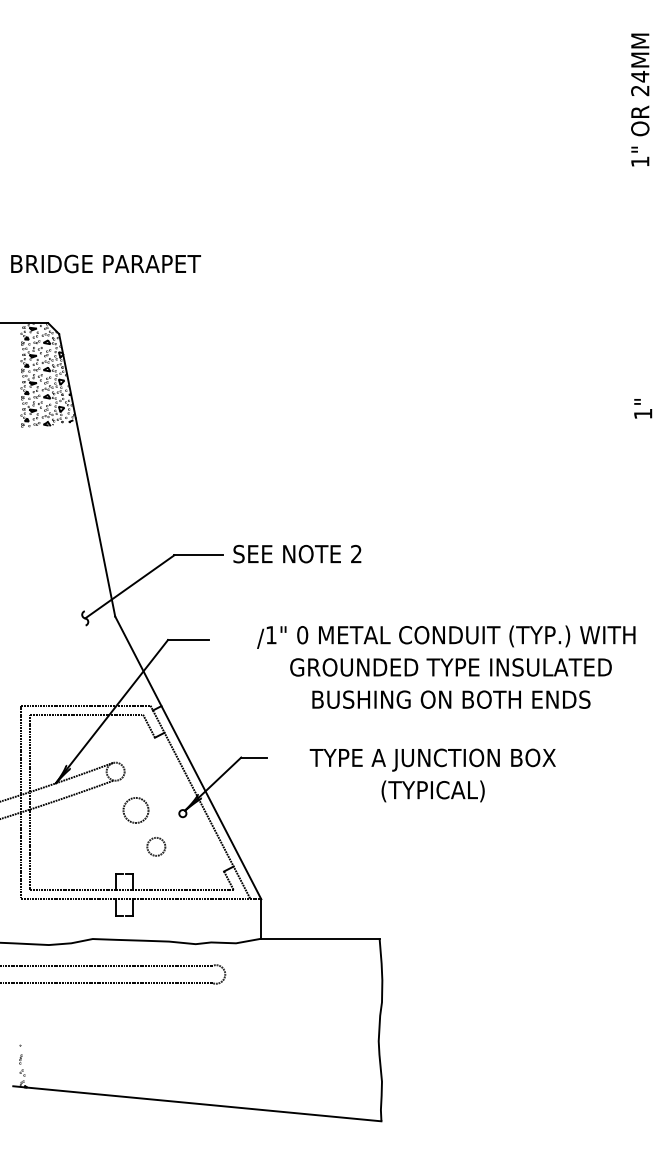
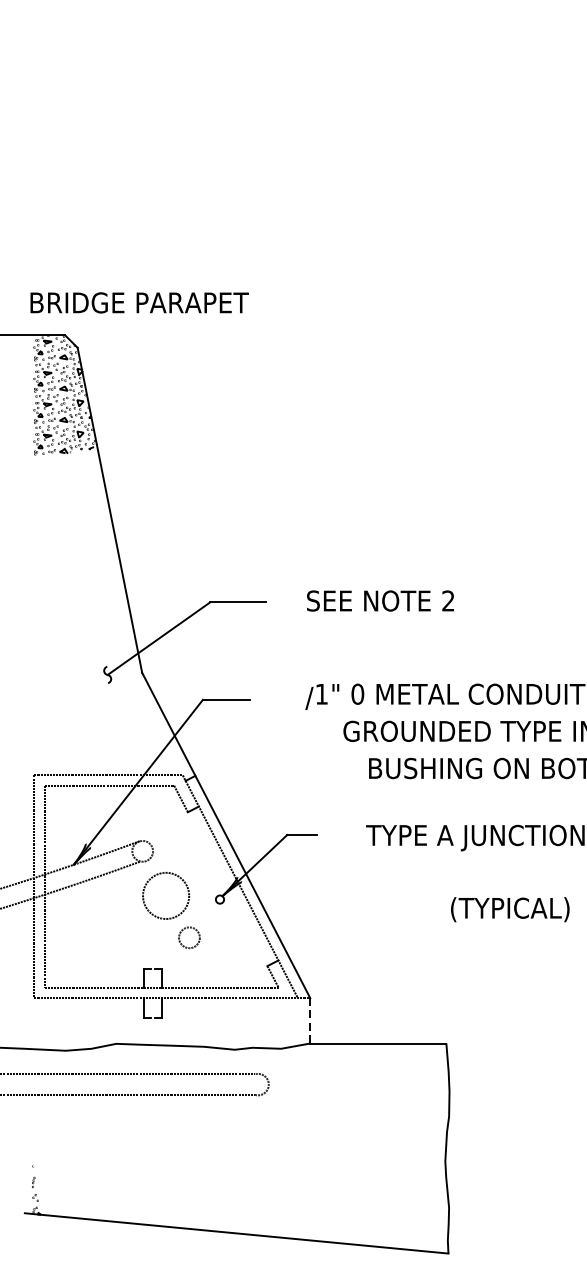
text: (105, 263) -> (139, 302), moved
text: (297, 554) -> (380, 601), moved
text: (432, 791) -> (509, 909), moved
circle: (135, 809) -> (165, 894), size x1.6
line: (261, 919) -> (310, 1021), solid -> dashed

